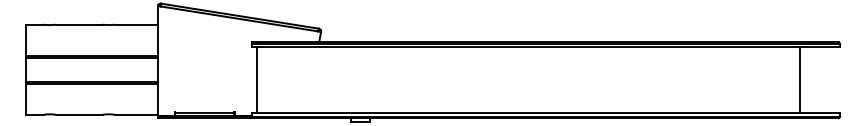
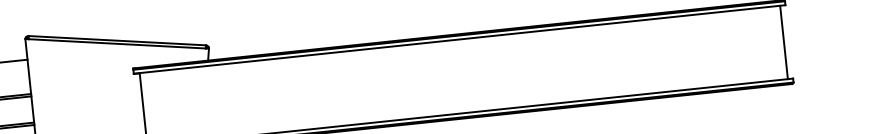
line: (800, 80) -> (784, 42), moved

